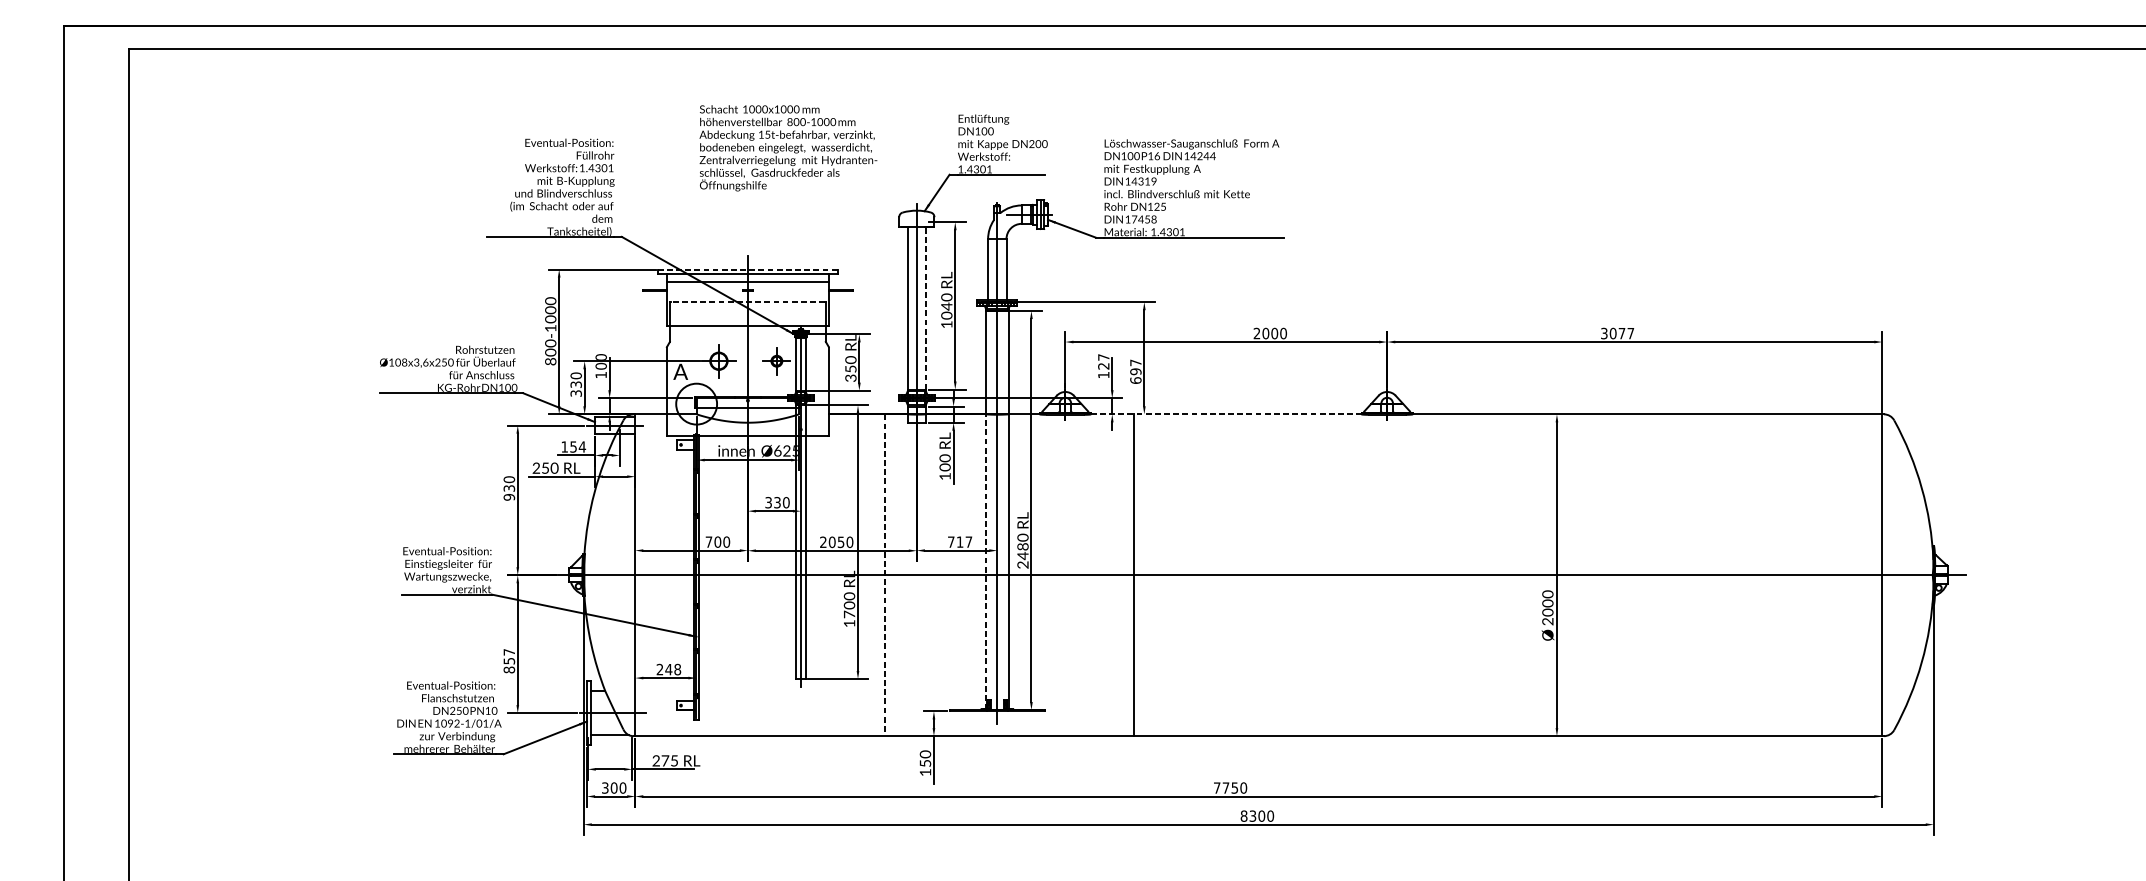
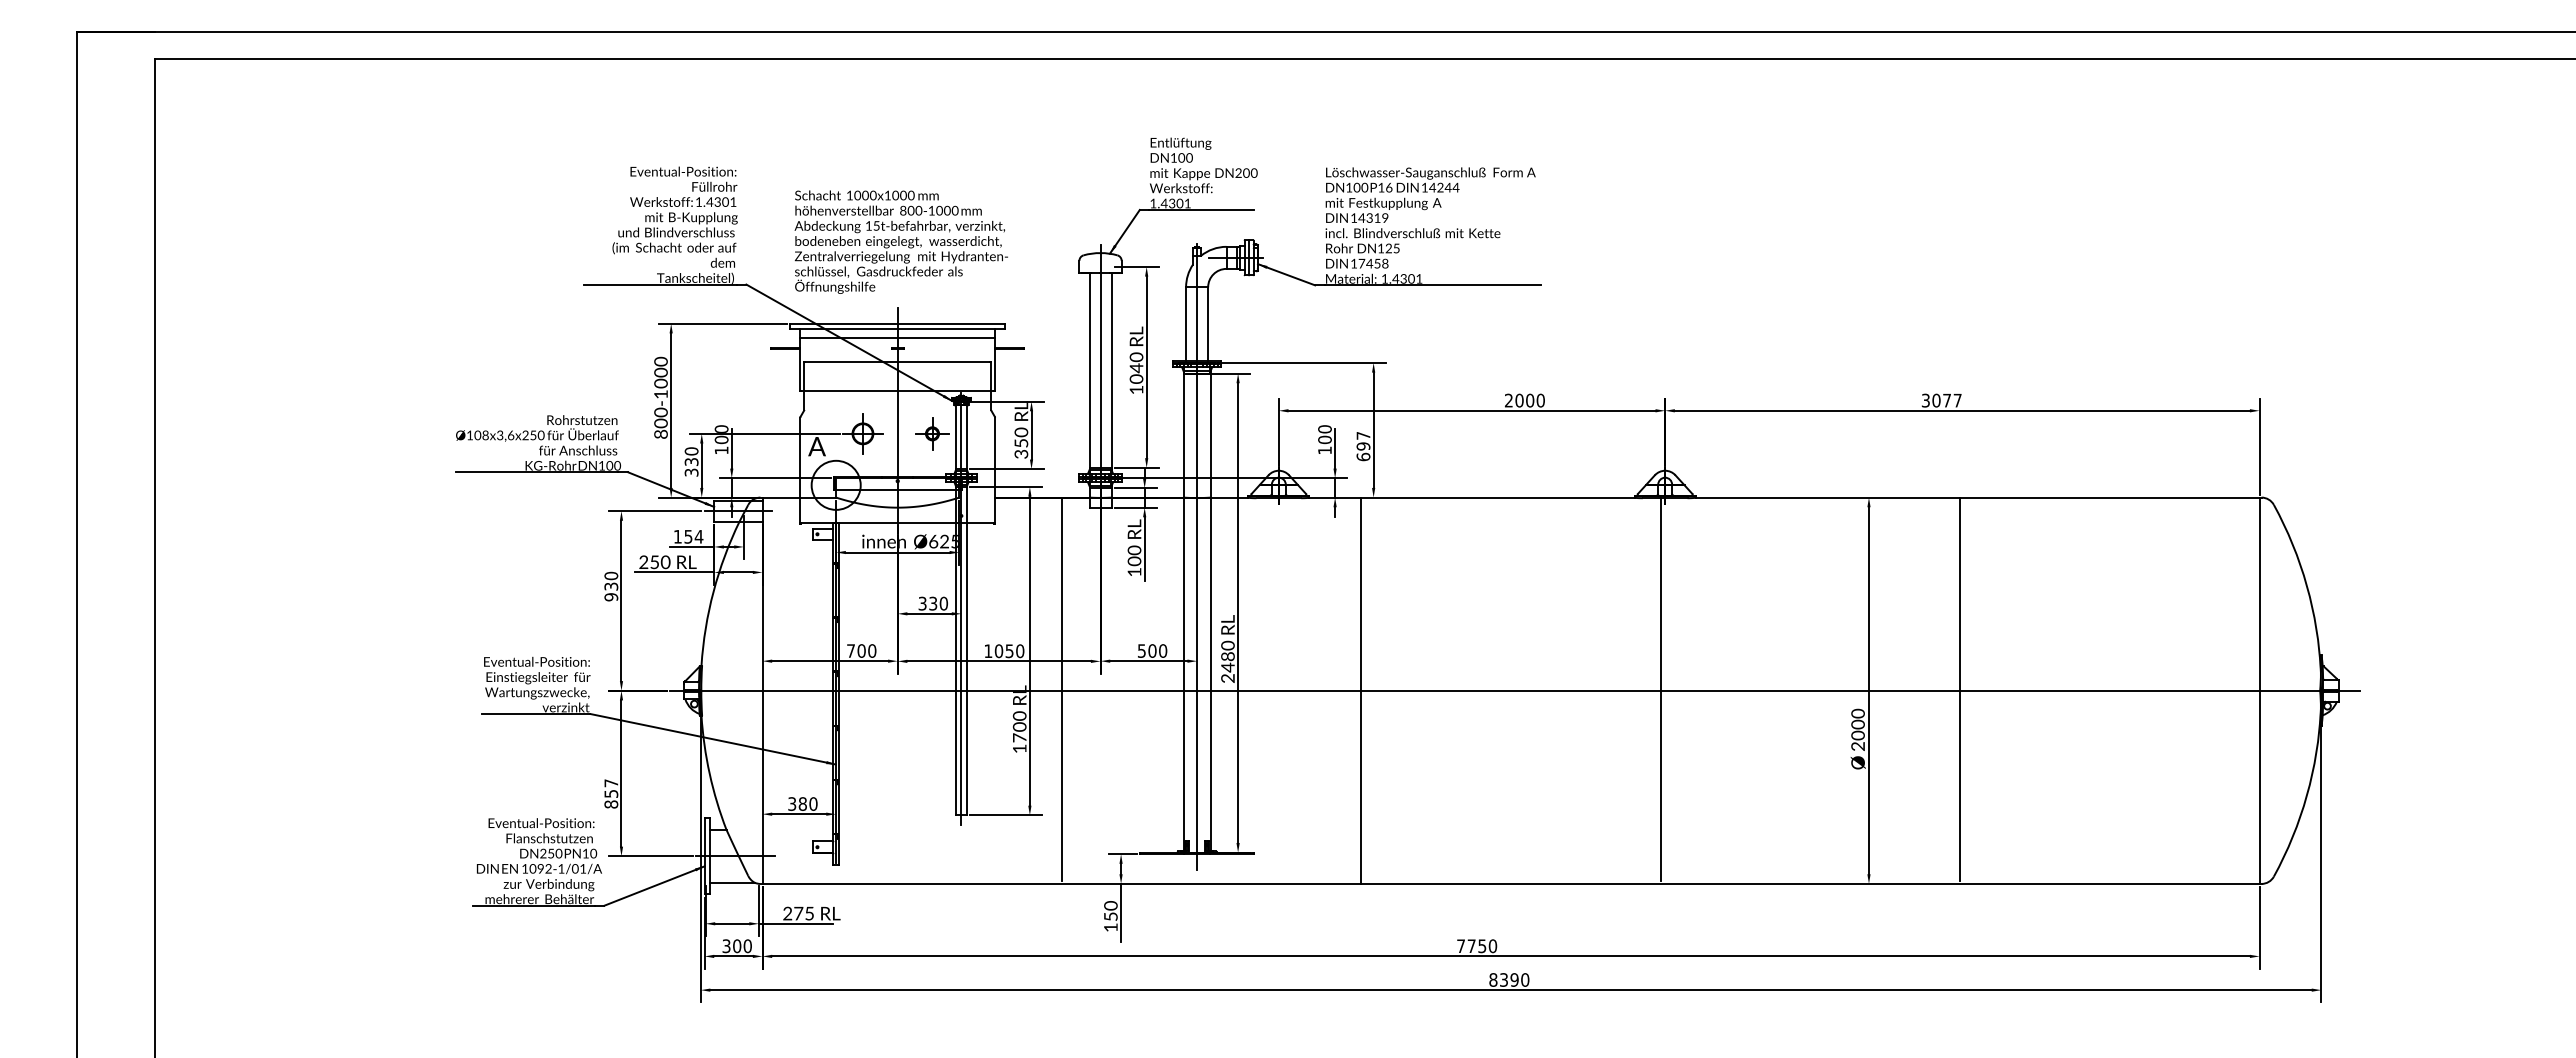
text: (787, 147) -> (900, 241), moved
line: (747, 269) -> (897, 323), dashed -> solid
line: (747, 301) -> (897, 362), dashed -> solid
line: (925, 308) -> (1111, 370), dashed -> solid
text: (1103, 361) -> (1324, 434), 127 -> 100
line: (1226, 414) -> (1472, 497), dashed -> solid
text: (823, 541) -> (988, 650), 2050 -> 1050
text: (960, 541) -> (1152, 650), 717 -> 500
line: (985, 562) -> (1183, 675), dashed -> solid
line: (1383, 573) -> (1660, 688), added
line: (1633, 573) -> (1960, 688), added
line: (884, 574) -> (1061, 689), dashed -> solid
text: (668, 669) -> (802, 803), 248 -> 380
text: (1261, 815) -> (1514, 979), 8300 -> 8390

